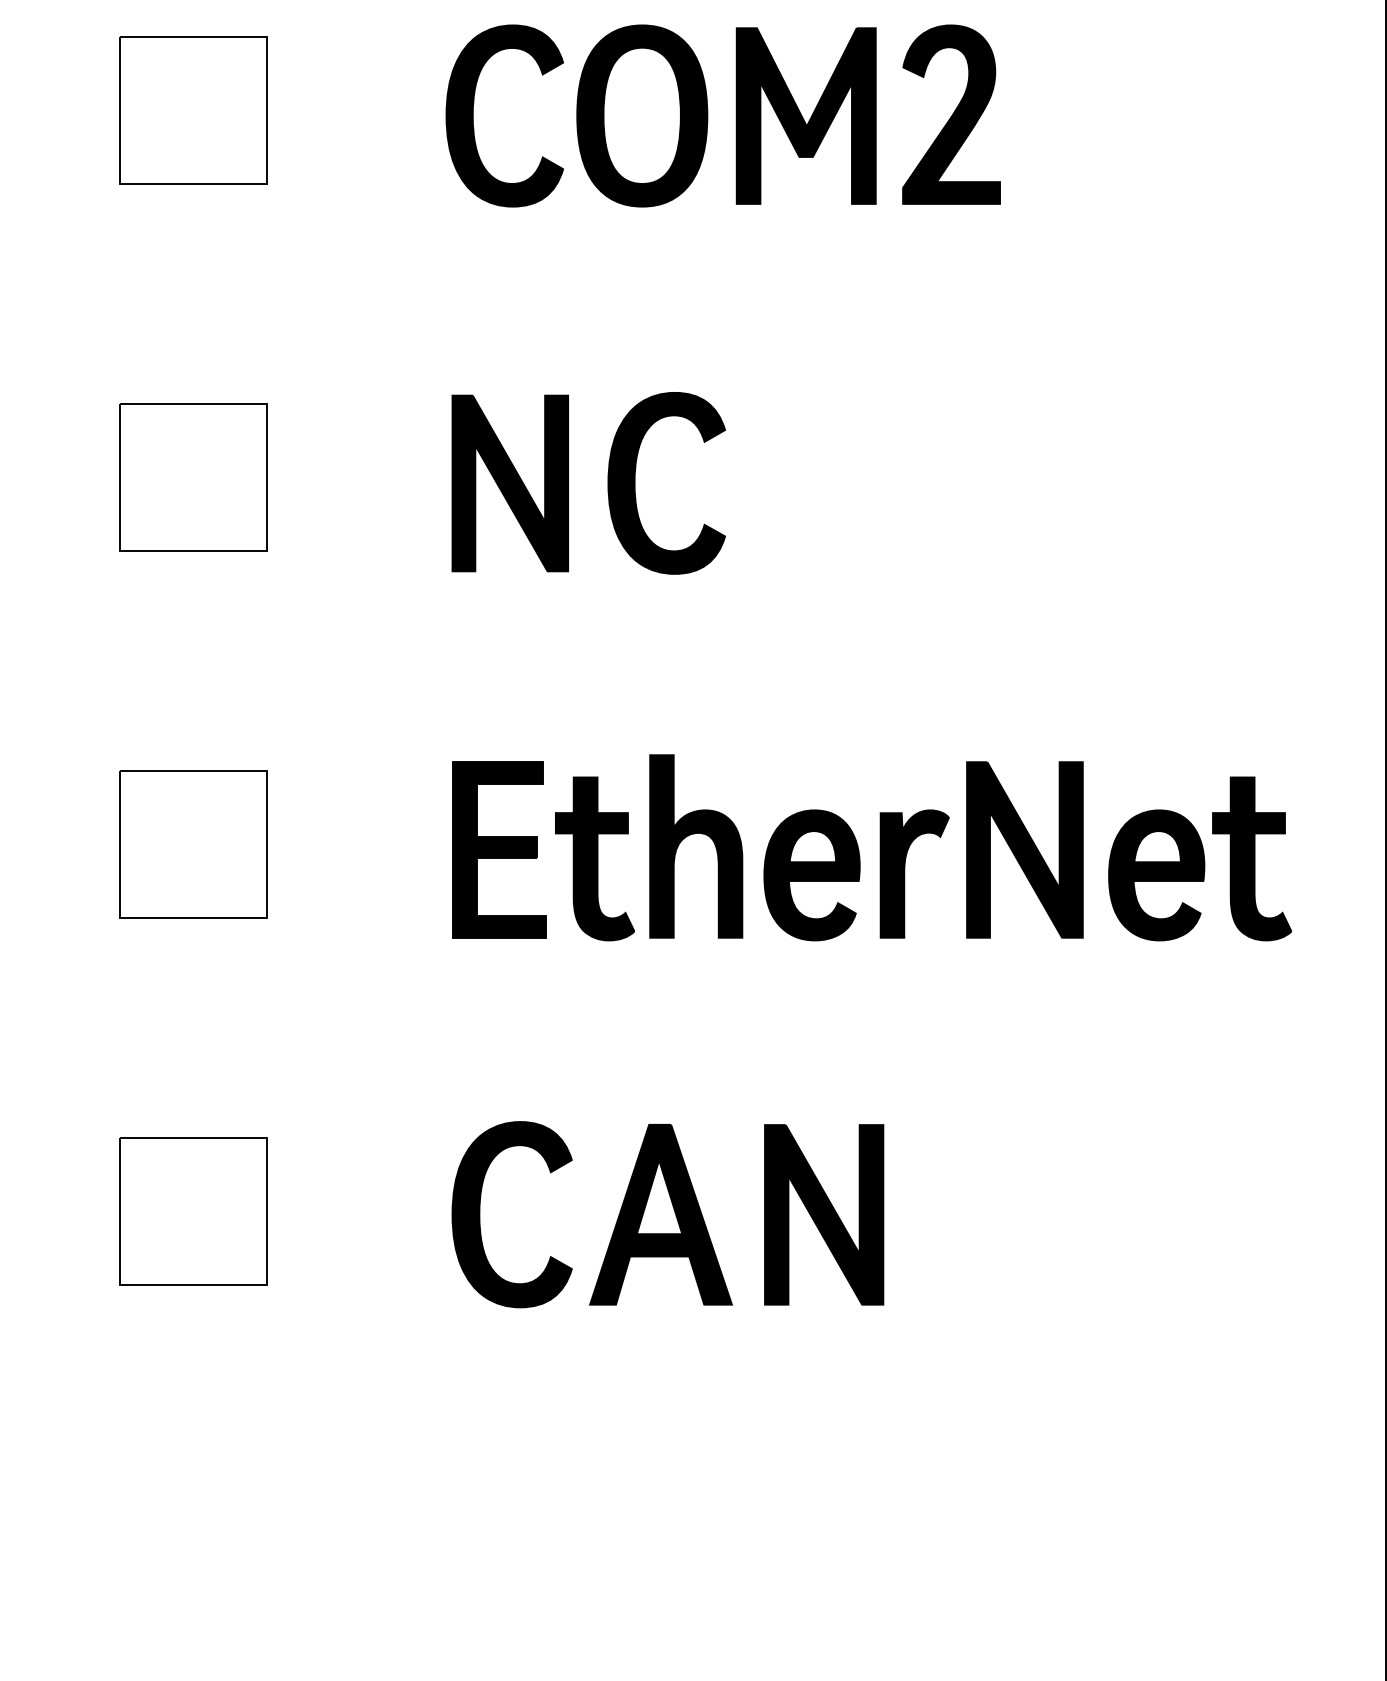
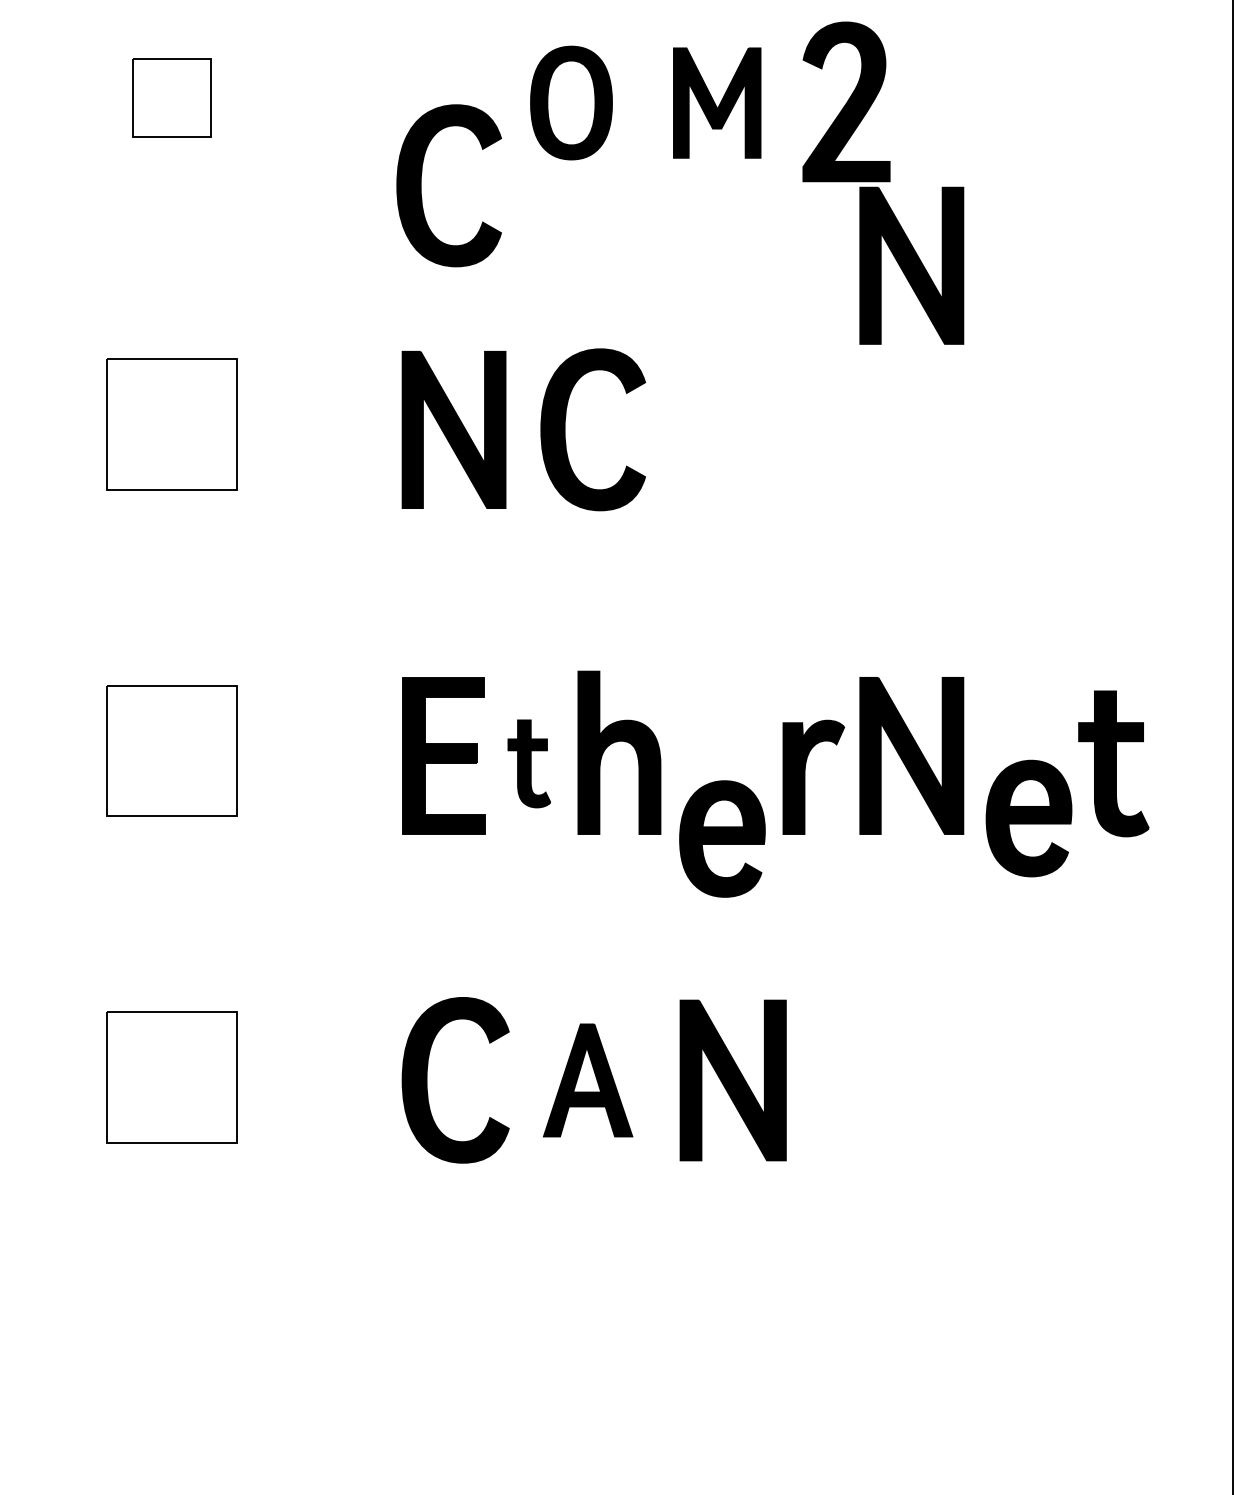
part: (193, 110) -> (172, 98), size x0.6
part: (473, 115) -> (421, 185), moved
part: (642, 115) -> (571, 102), size x0.7
part: (805, 115) -> (716, 102), size x0.7
part: (1024, 298) -> (911, 265), added
part: (594, 858) -> (528, 763), size x0.6
part: (811, 875) -> (721, 839), moved
part: (1156, 875) -> (1028, 818), moved
part: (660, 1214) -> (587, 1080), size x0.7

